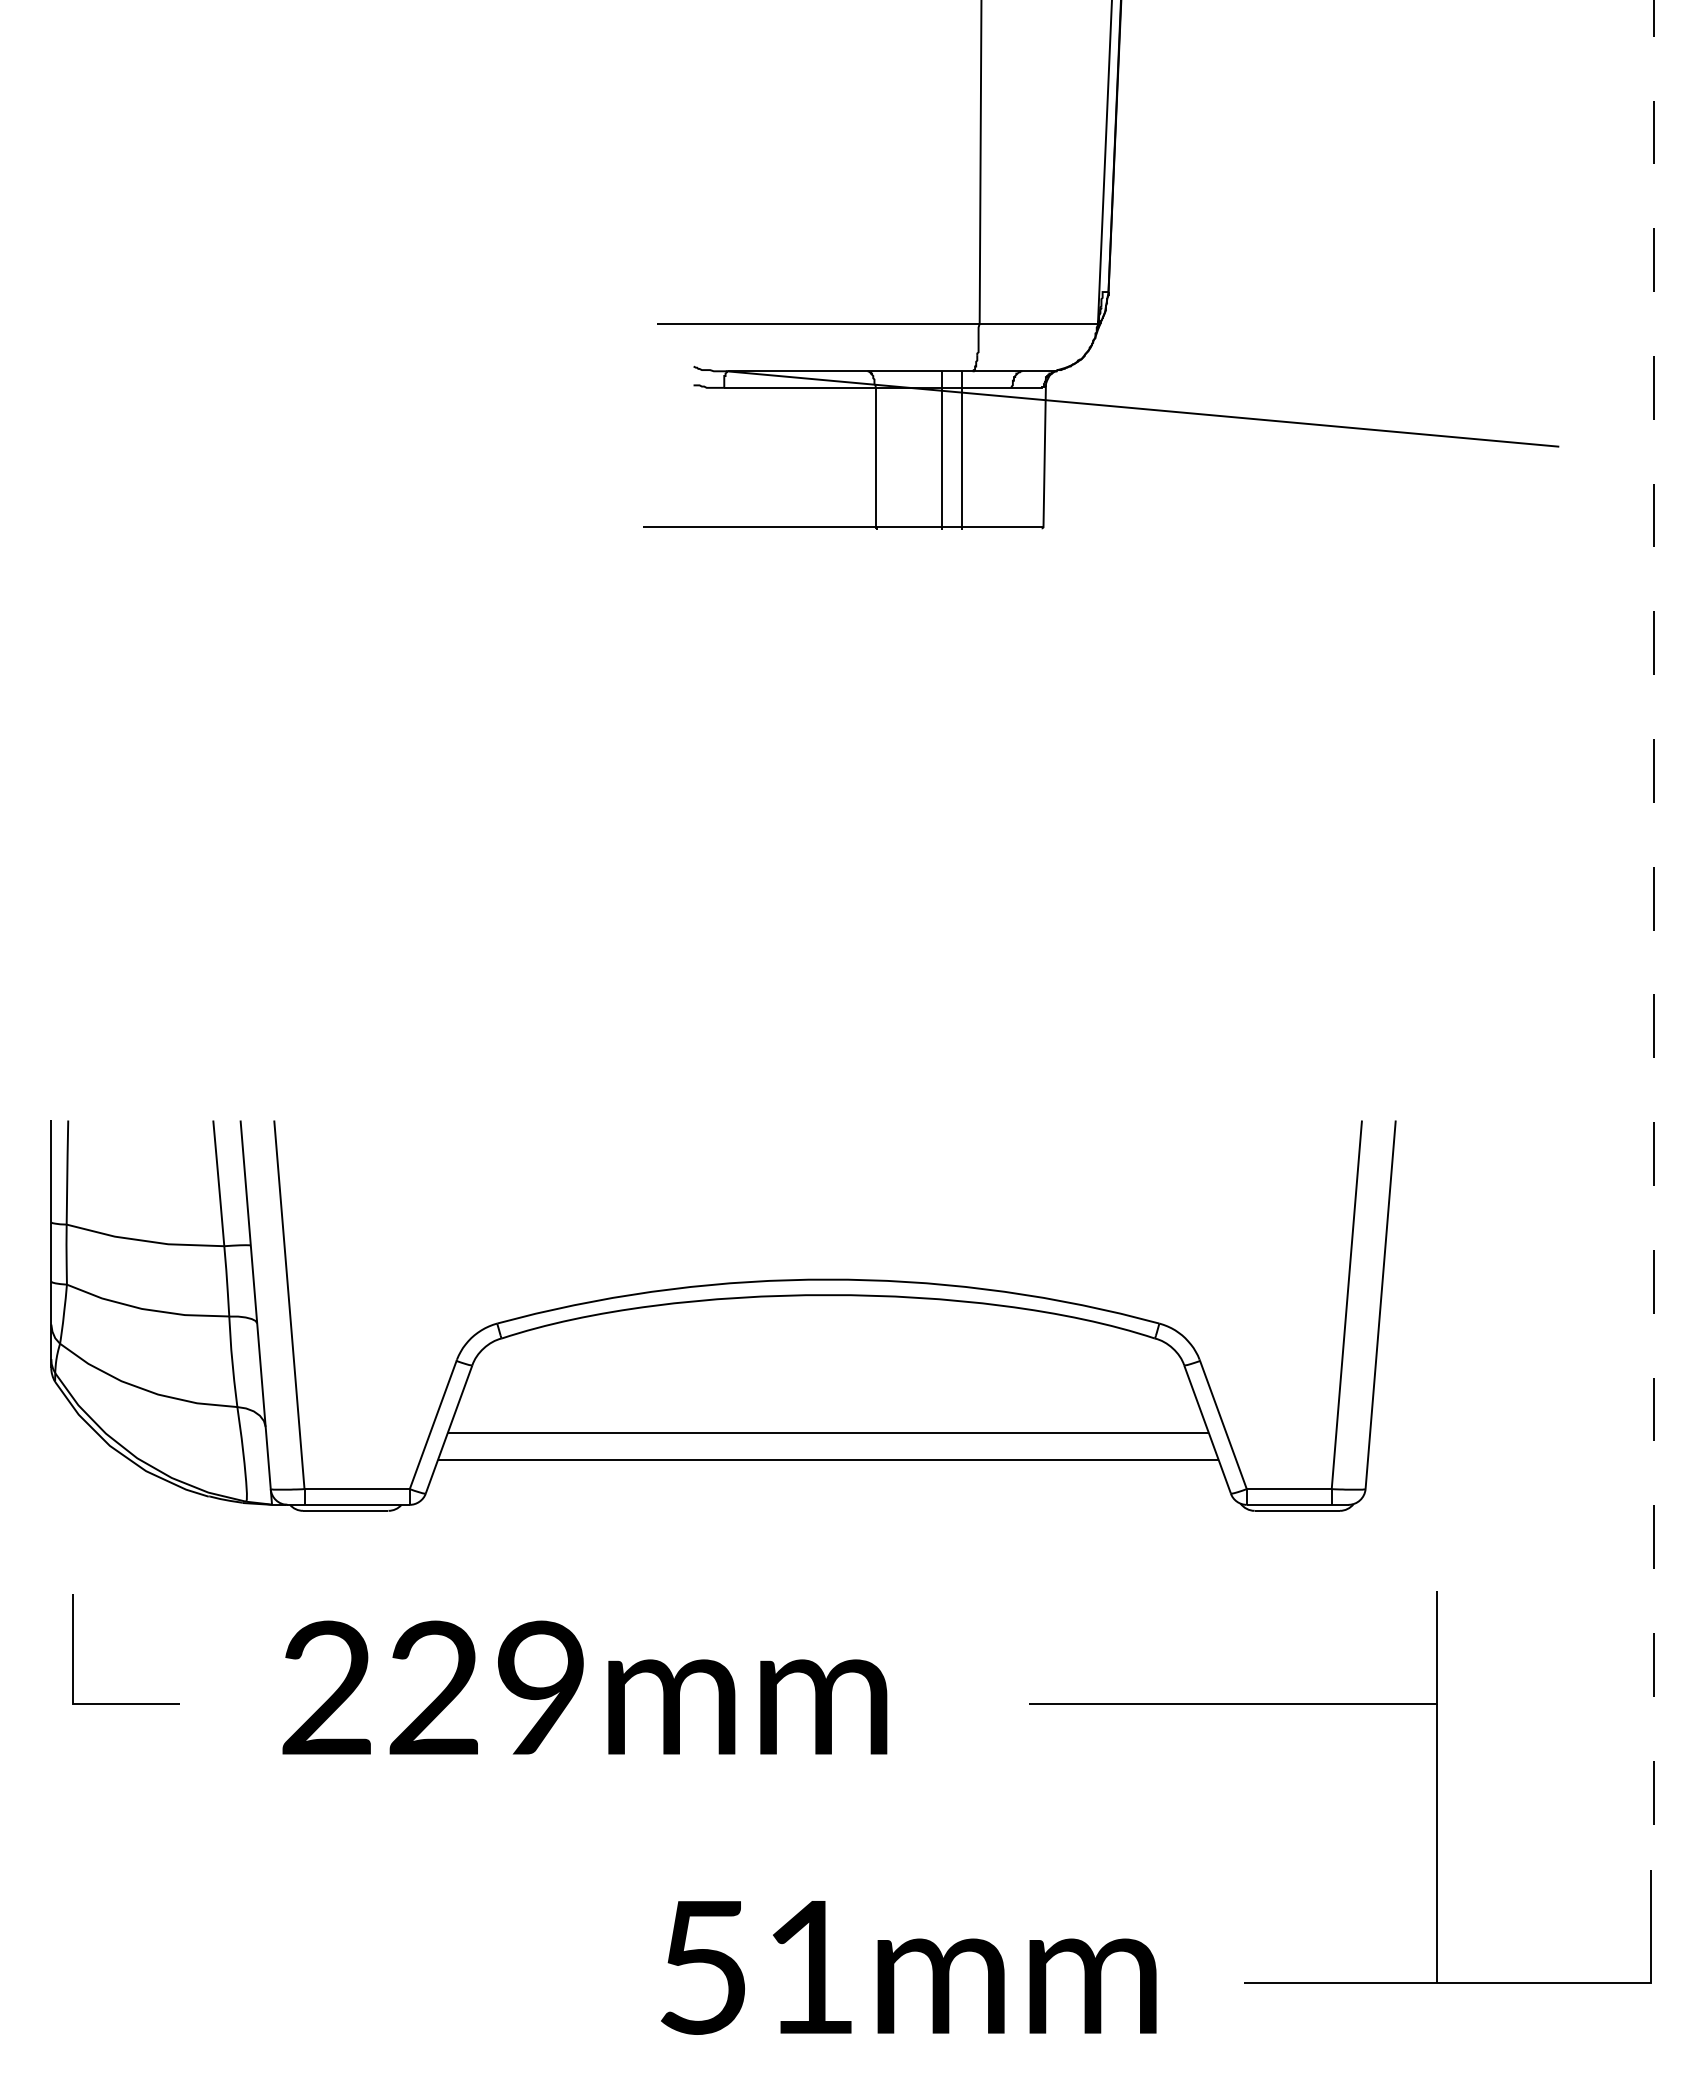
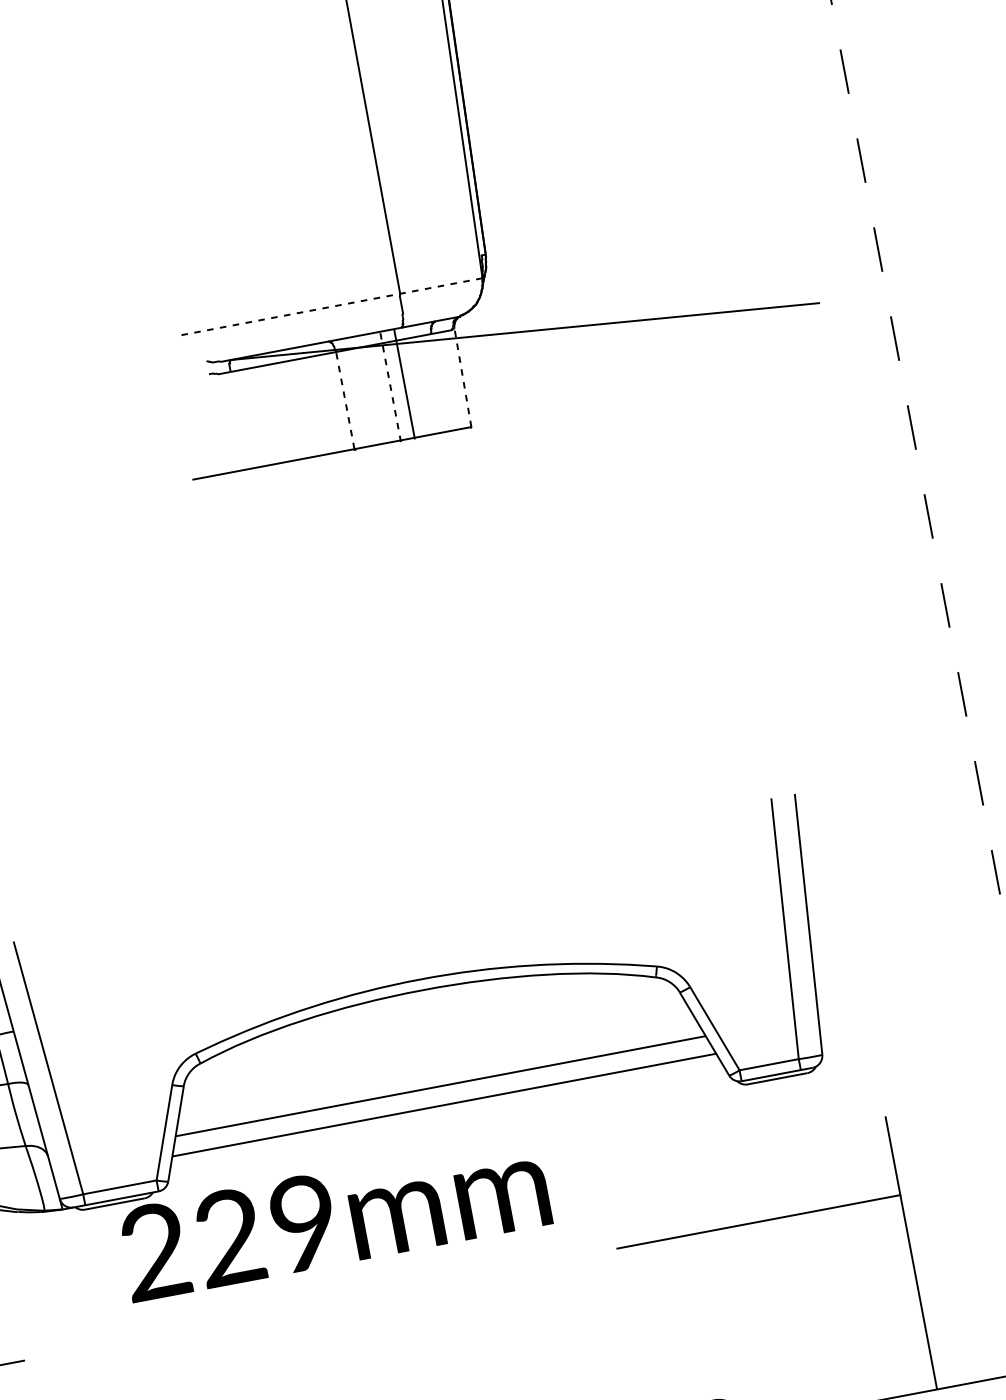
line: (876, 323) -> (328, 307), solid -> dashed
line: (941, 449) -> (390, 386), solid -> dashed
line: (1044, 456) -> (462, 377), solid -> dashed
line: (875, 457) -> (345, 400), solid -> dashed
text: (584, 1687) -> (334, 1217), moved

